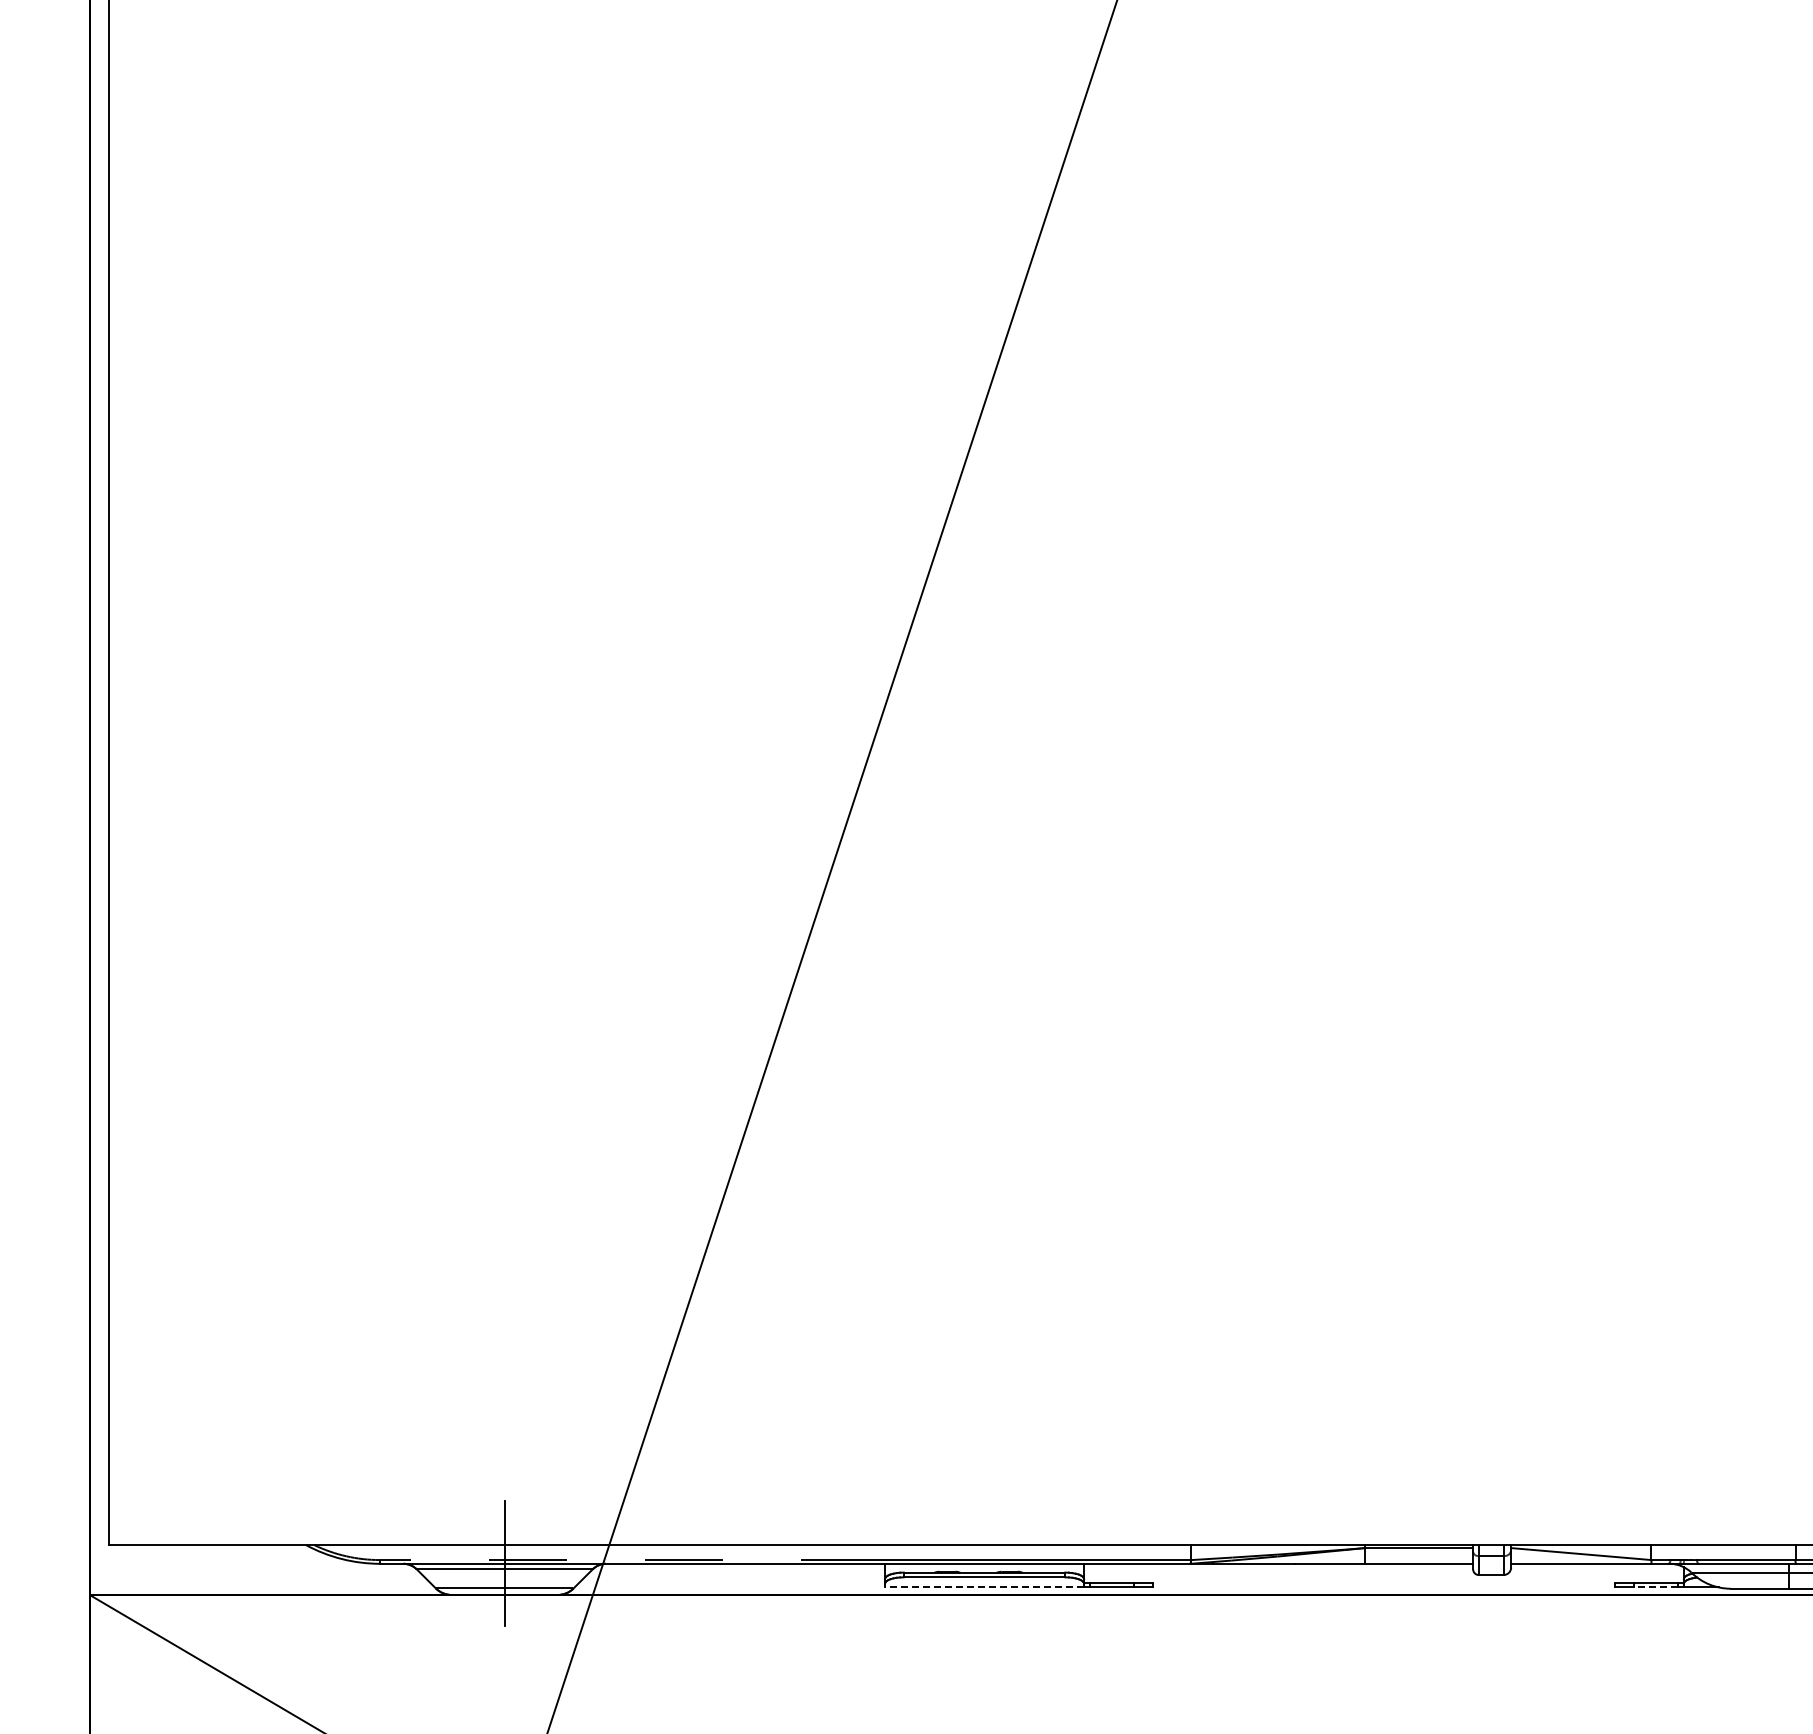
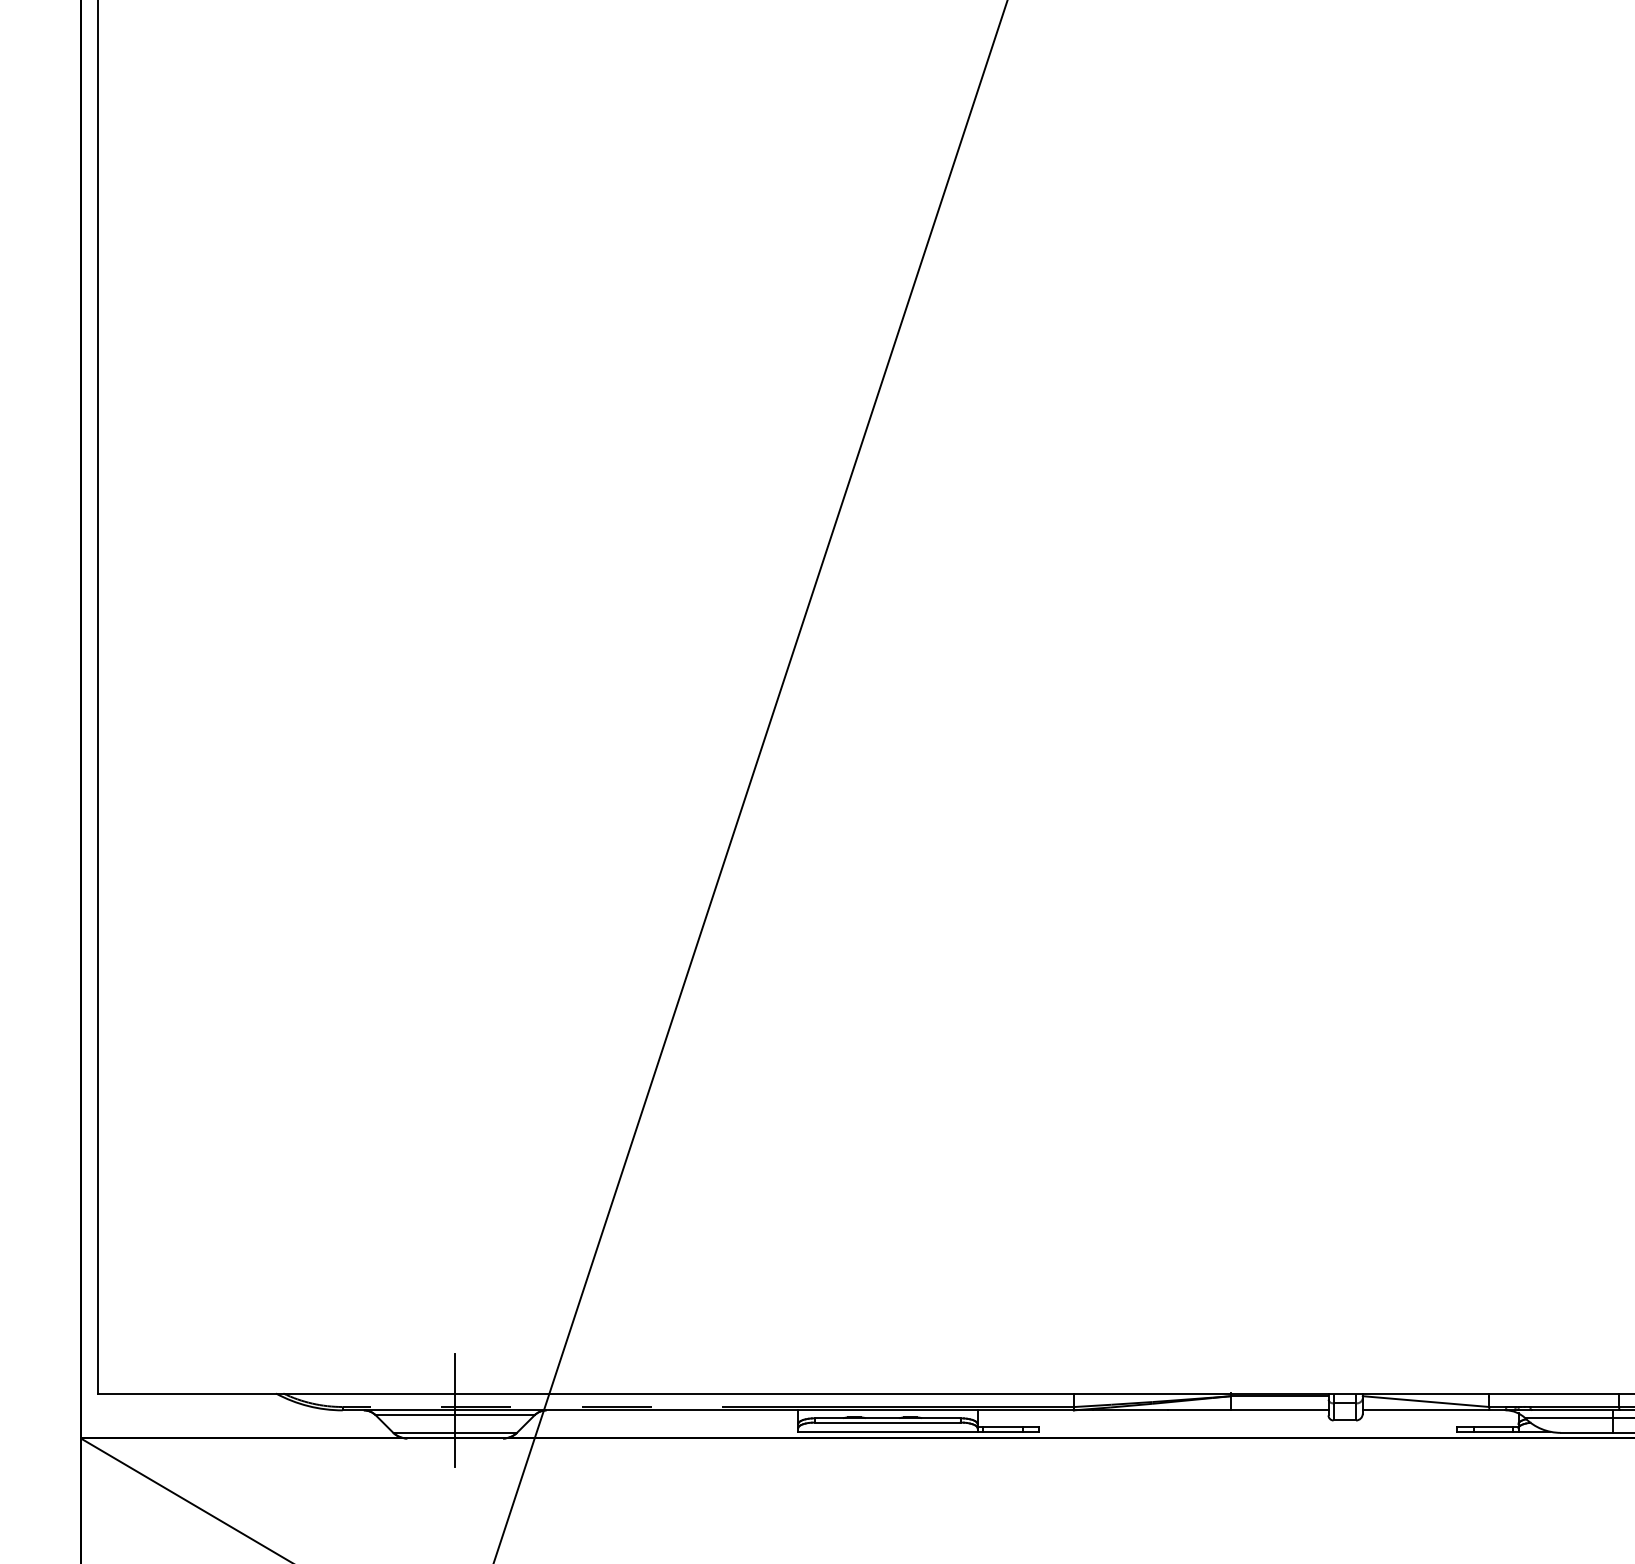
line: (984, 1587) -> (887, 1431), dashed -> solid
line: (1655, 1587) -> (1492, 1431), dashed -> solid

